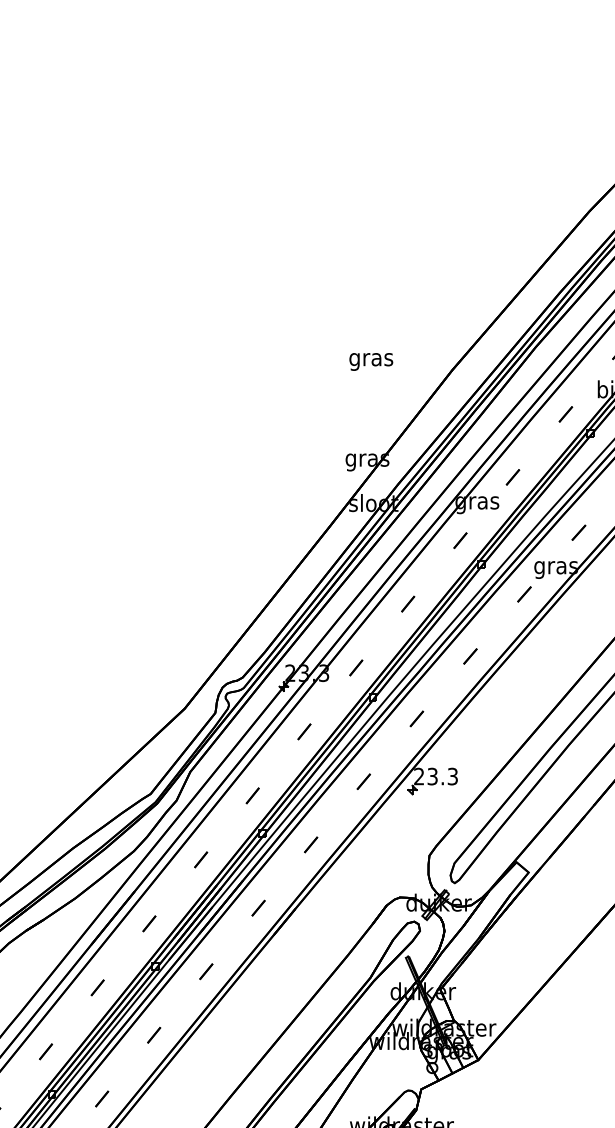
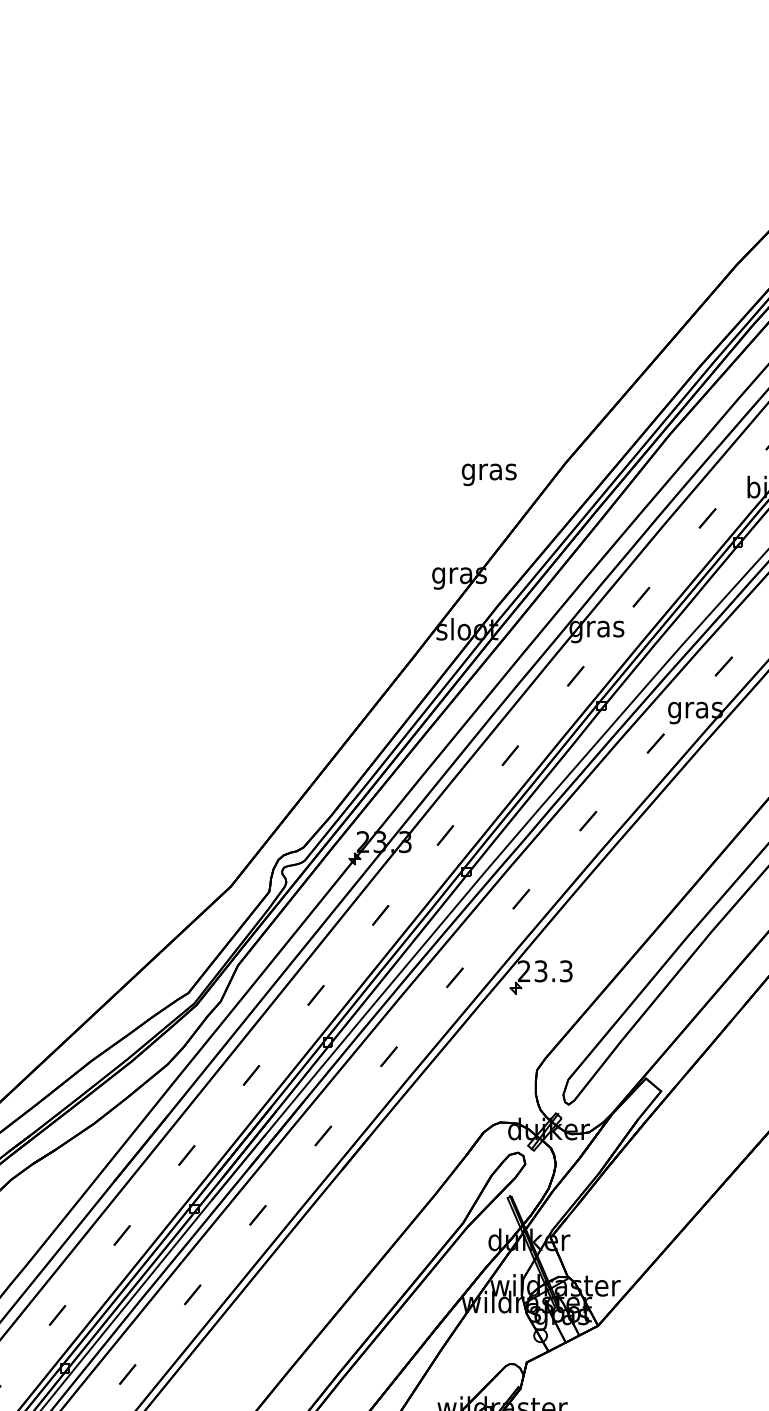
text: (371, 361) -> (489, 474), moved

